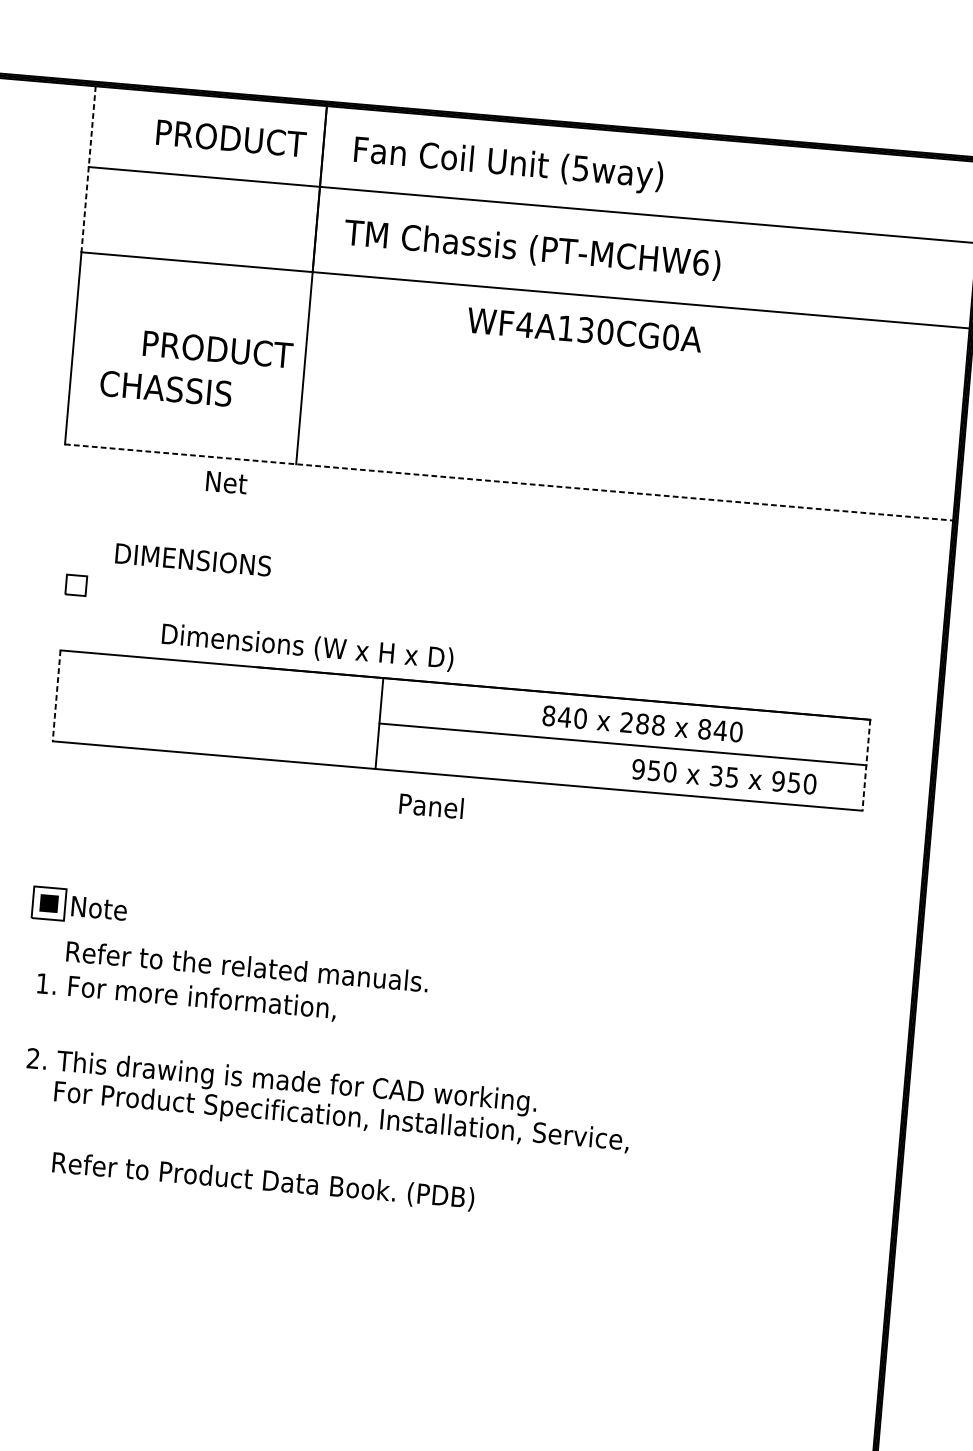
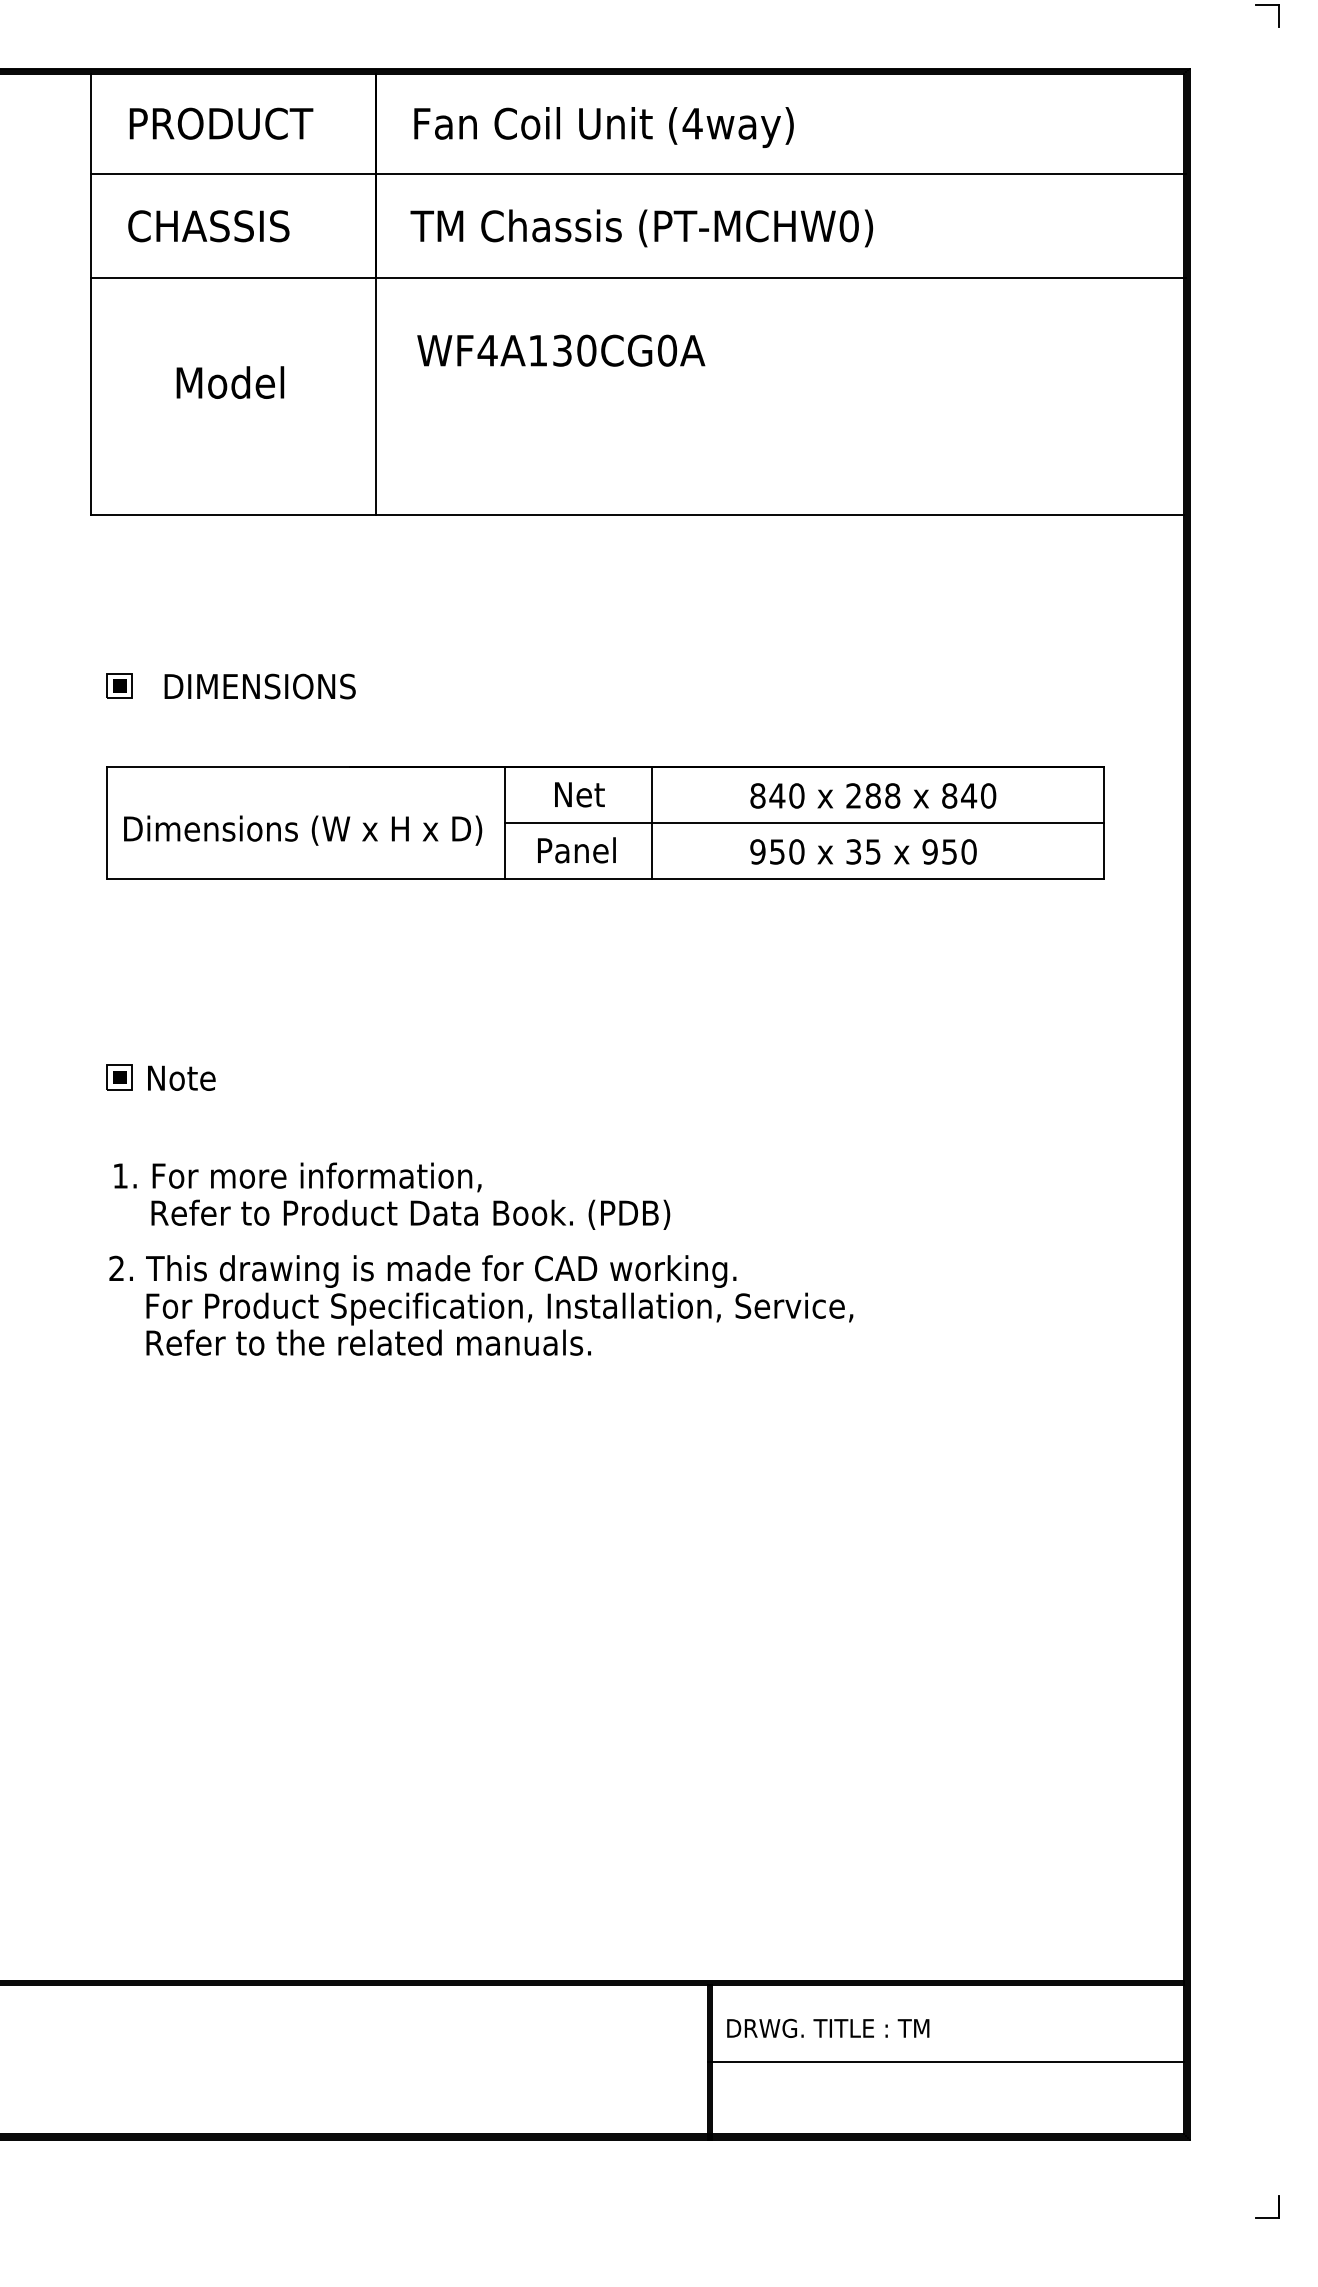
text: (231, 138) -> (221, 123), moved
text: (580, 168) -> (692, 123), (5way) -> (4way)
line: (88, 169) -> (91, 176), dashed -> solid
text: (700, 262) -> (848, 226), (PT-MCHW6) -> (PT-MCHW0)
text: (585, 329) -> (561, 350), moved
text: (219, 349) -> (270, 382), PRODUCT -> Model
text: (165, 388) -> (208, 226), moved
text: (226, 482) -> (579, 794), moved
line: (508, 482) -> (637, 514), dashed -> solid
text: (192, 559) -> (259, 686), moved
fill: (76, 585) -> (119, 685), added
text: (308, 647) -> (303, 830), moved
line: (56, 695) -> (107, 822), dashed -> solid
text: (642, 723) -> (873, 795), moved
line: (498, 733) -> (651, 822), added
line: (866, 764) -> (1103, 822), dashed -> solid
text: (724, 776) -> (863, 851), moved
text: (431, 806) -> (576, 850), moved
part: (48, 903) -> (119, 1077), size x0.62
text: (247, 966) -> (368, 1342), moved
text: (263, 1181) -> (410, 1214), moved

